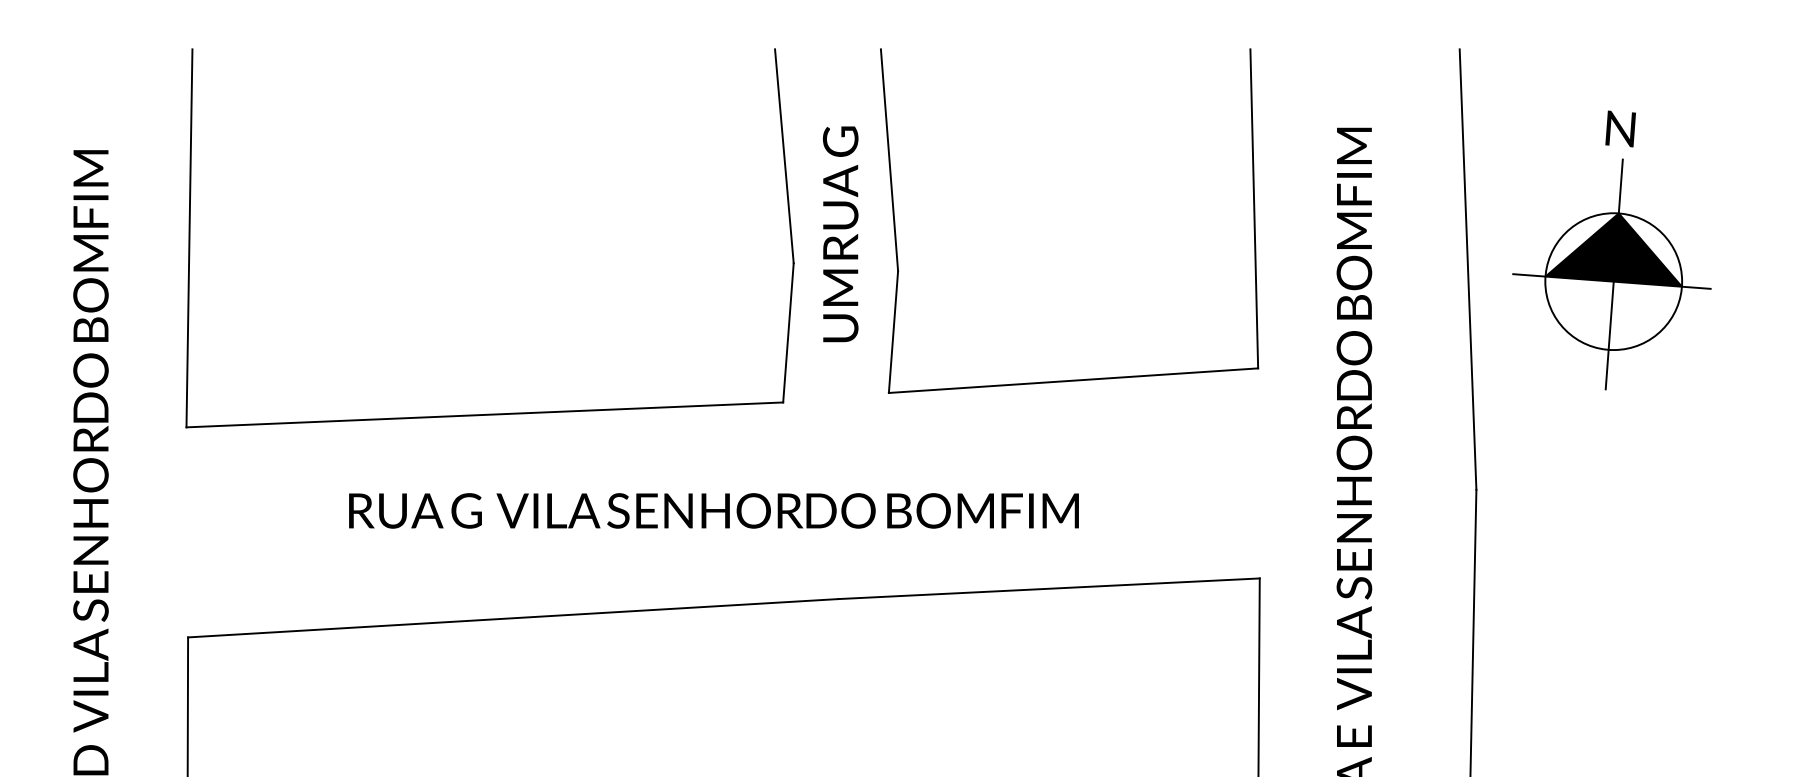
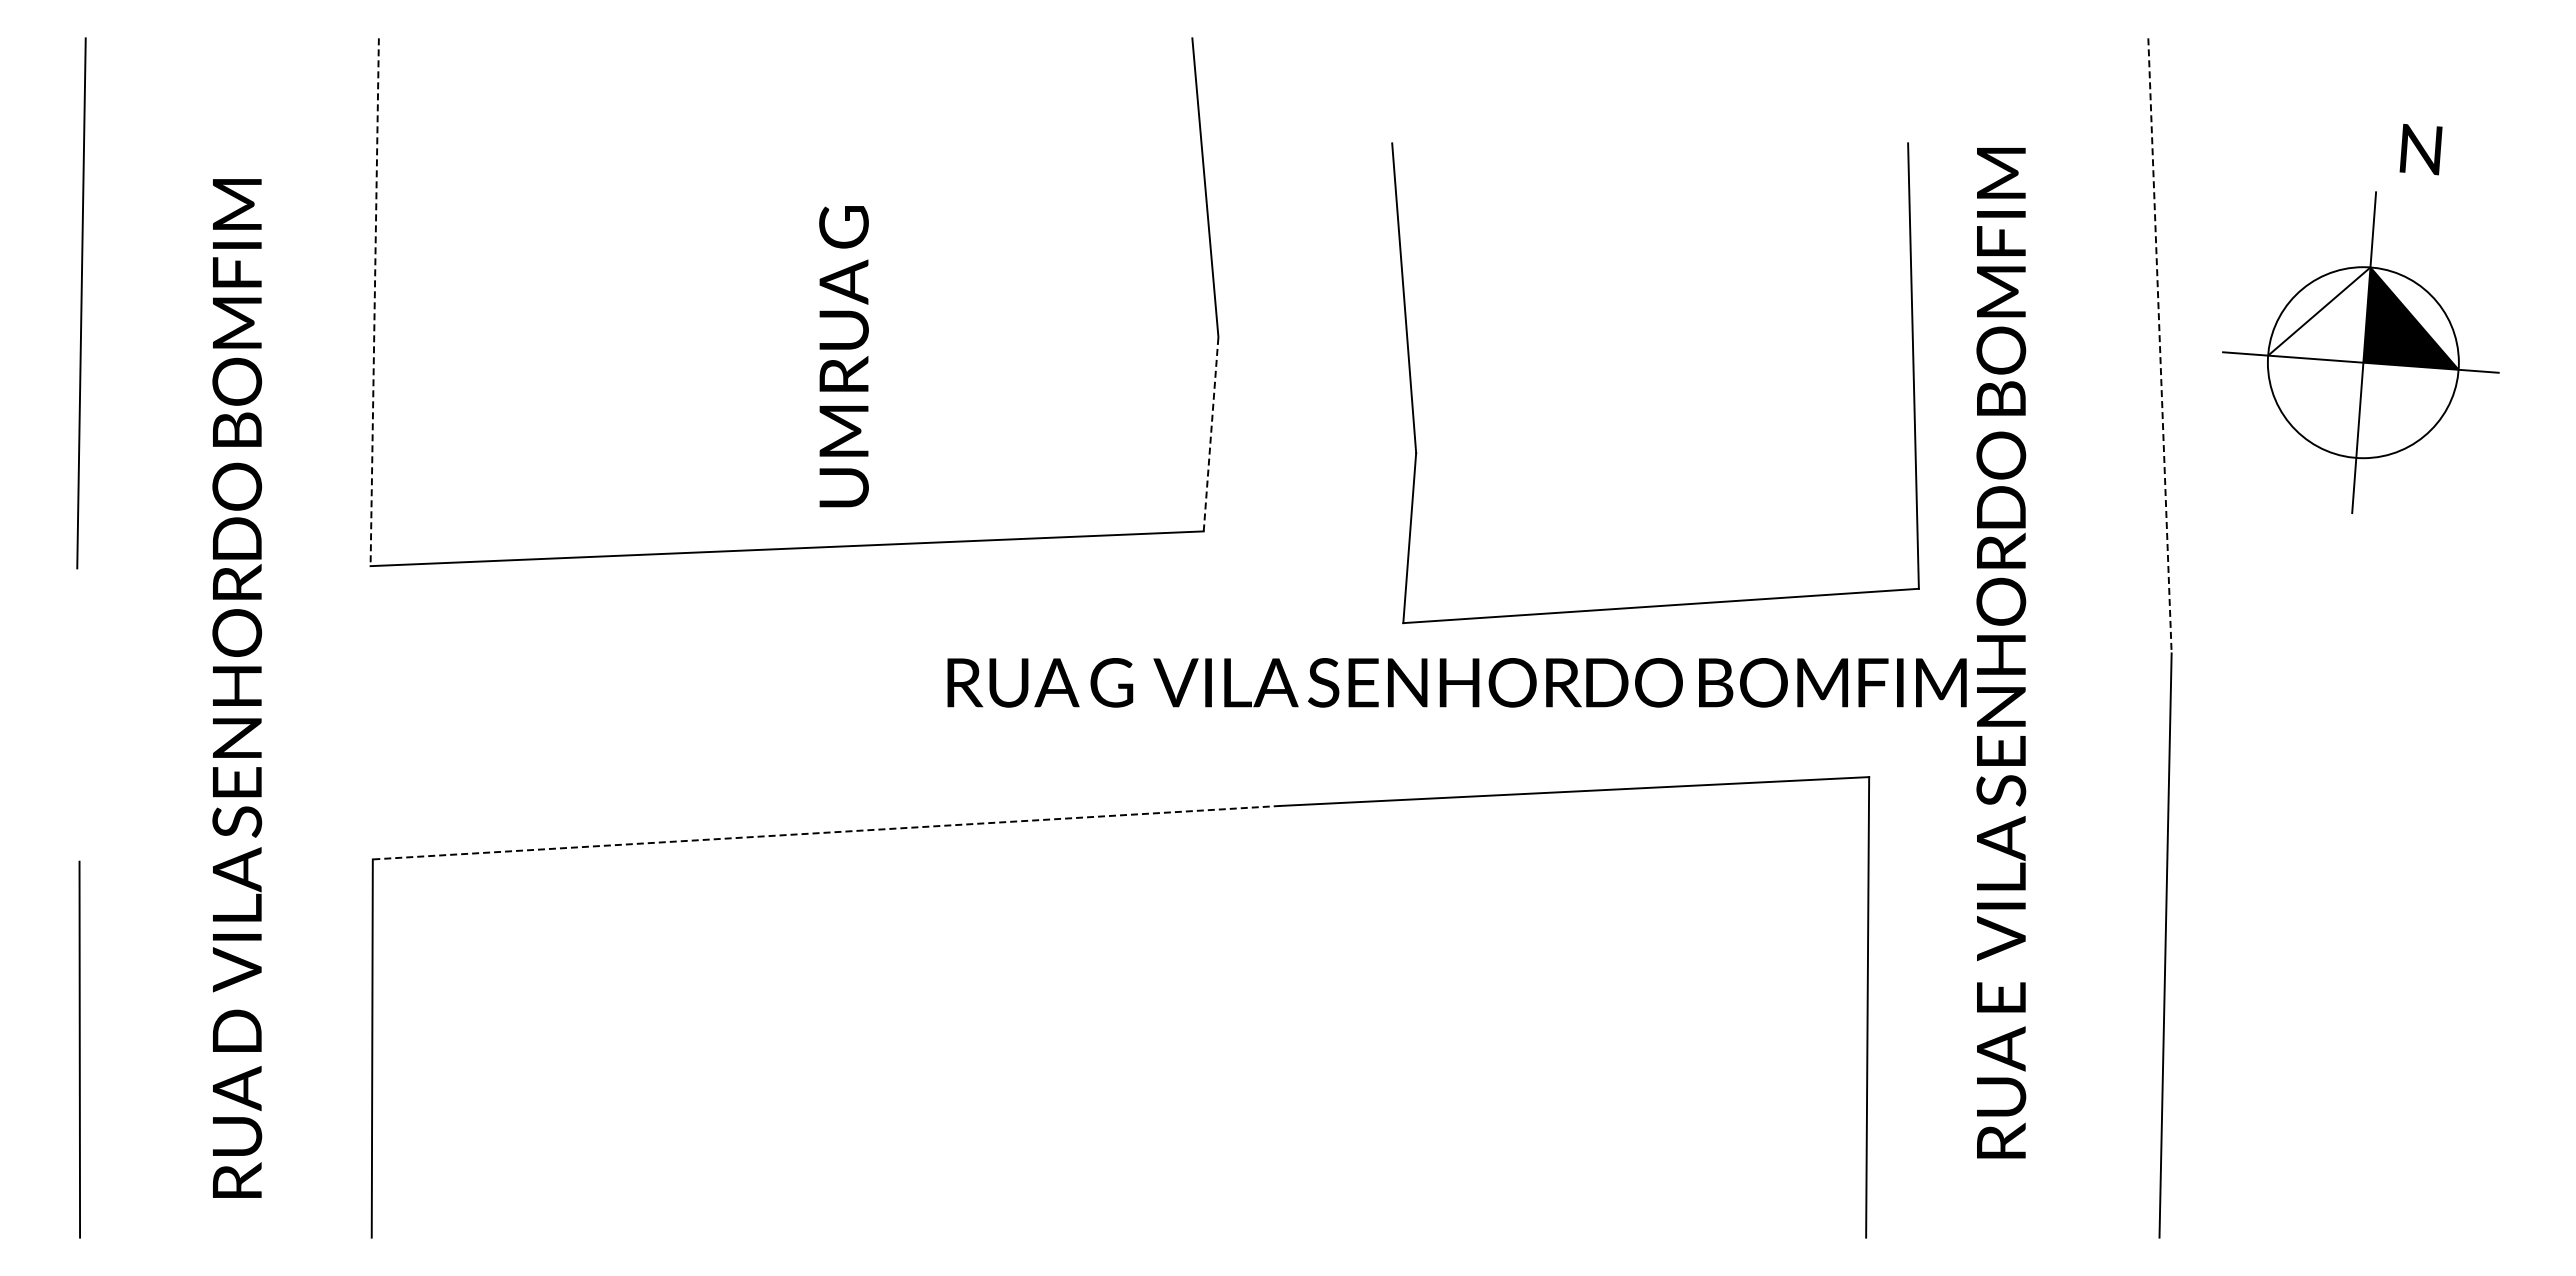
text: (1620, 128) -> (2420, 149), moved
text: (840, 234) -> (843, 356), moved
line: (189, 238) -> (374, 302), solid -> dashed
fill: (1582, 247) -> (2319, 314), removed
line: (1467, 269) -> (2159, 345), solid -> dashed
line: (788, 332) -> (1211, 433), solid -> dashed
part: (1075, 379) -> (1663, 604), moved
text: (713, 510) -> (1456, 682), moved
line: (513, 618) -> (826, 832), solid -> dashed

